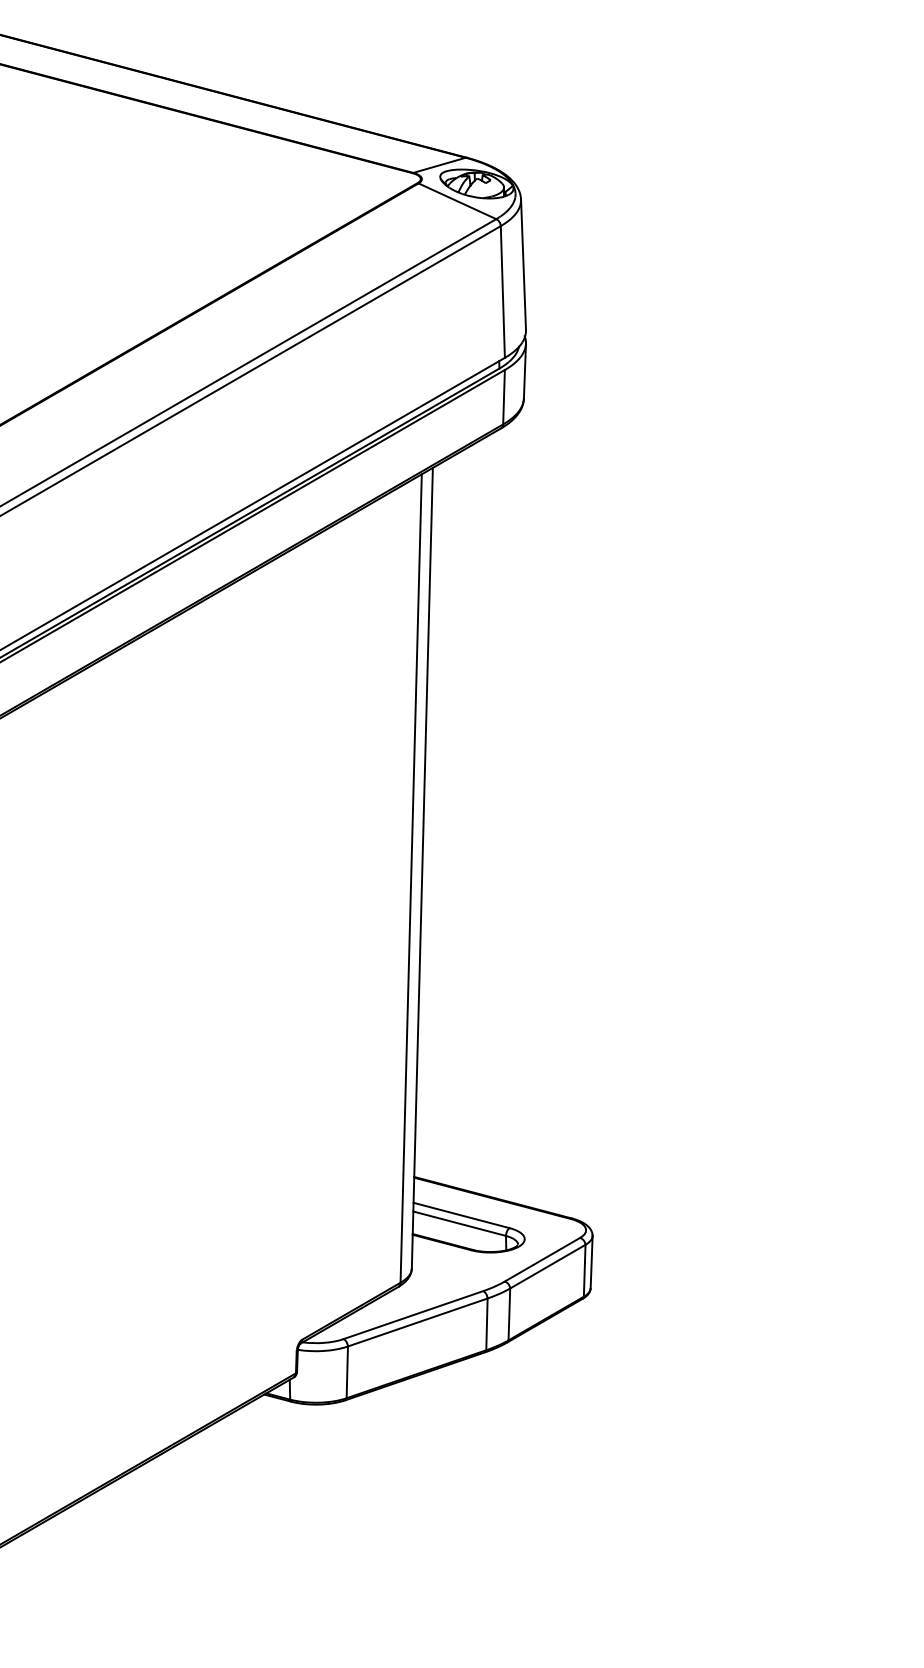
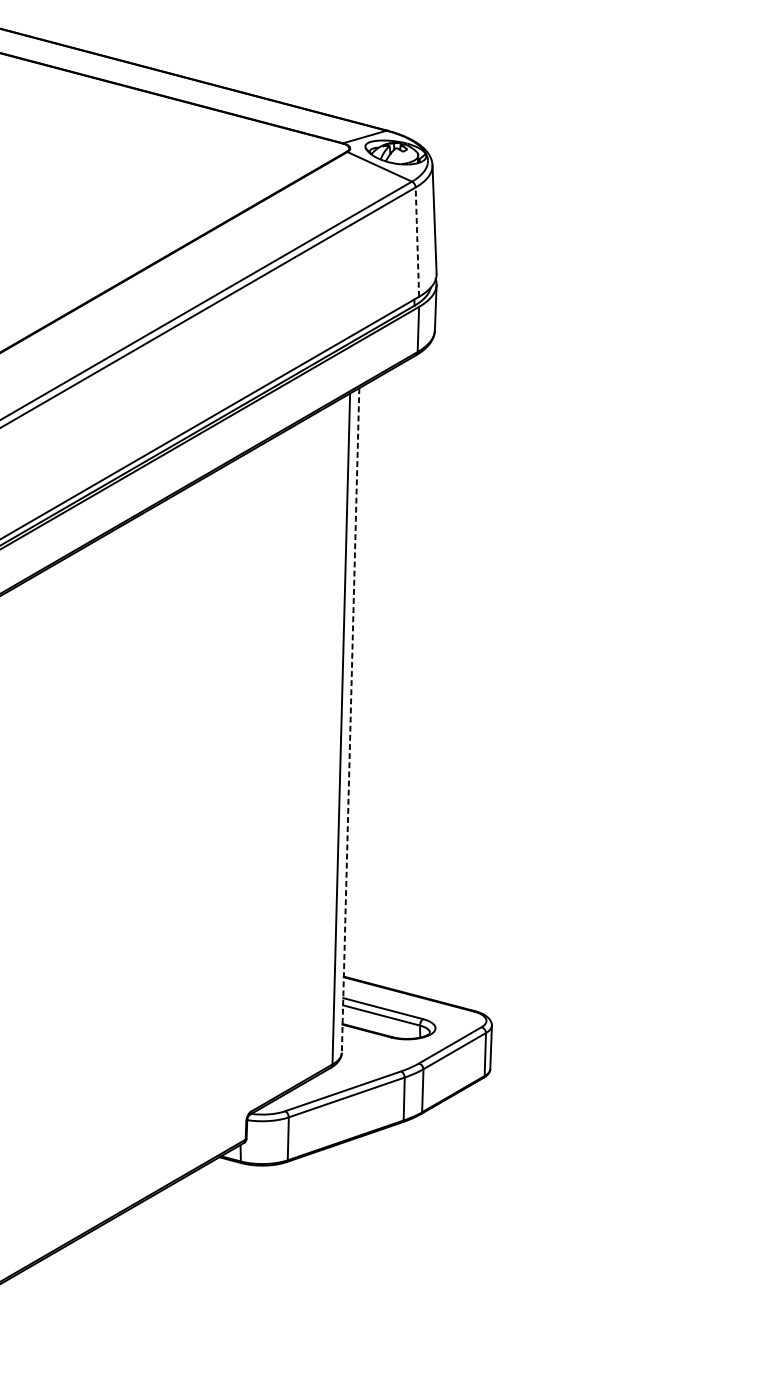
line: (502, 291) -> (417, 241), solid -> dashed
line: (422, 868) -> (350, 720), solid -> dashed

